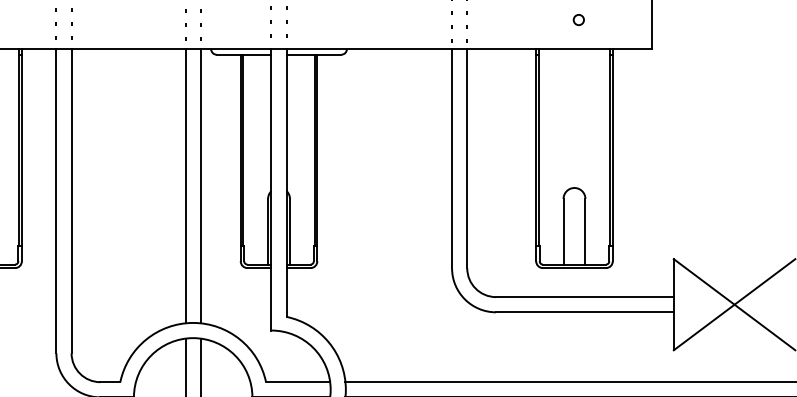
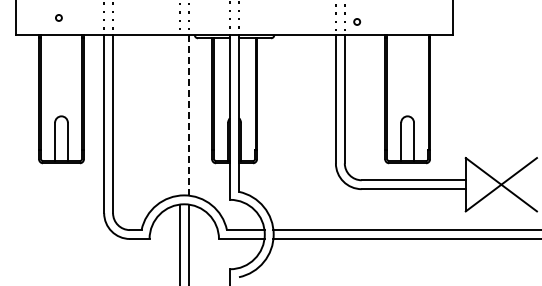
circle: (579, 19) -> (357, 21), moved
line: (185, 186) -> (179, 115), removed
line: (200, 186) -> (188, 115), solid -> dashed

